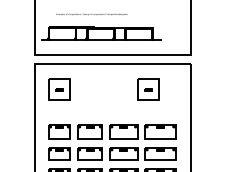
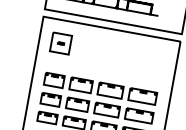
part: (148, 89) -> (139, 57), removed

